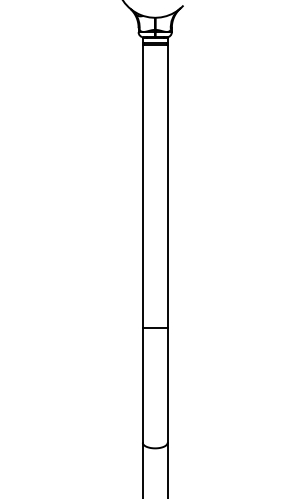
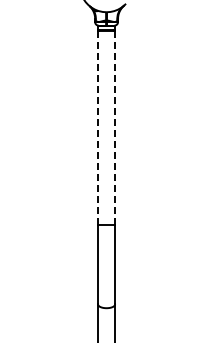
line: (168, 185) -> (115, 127), solid -> dashed
line: (143, 186) -> (98, 128), solid -> dashed

